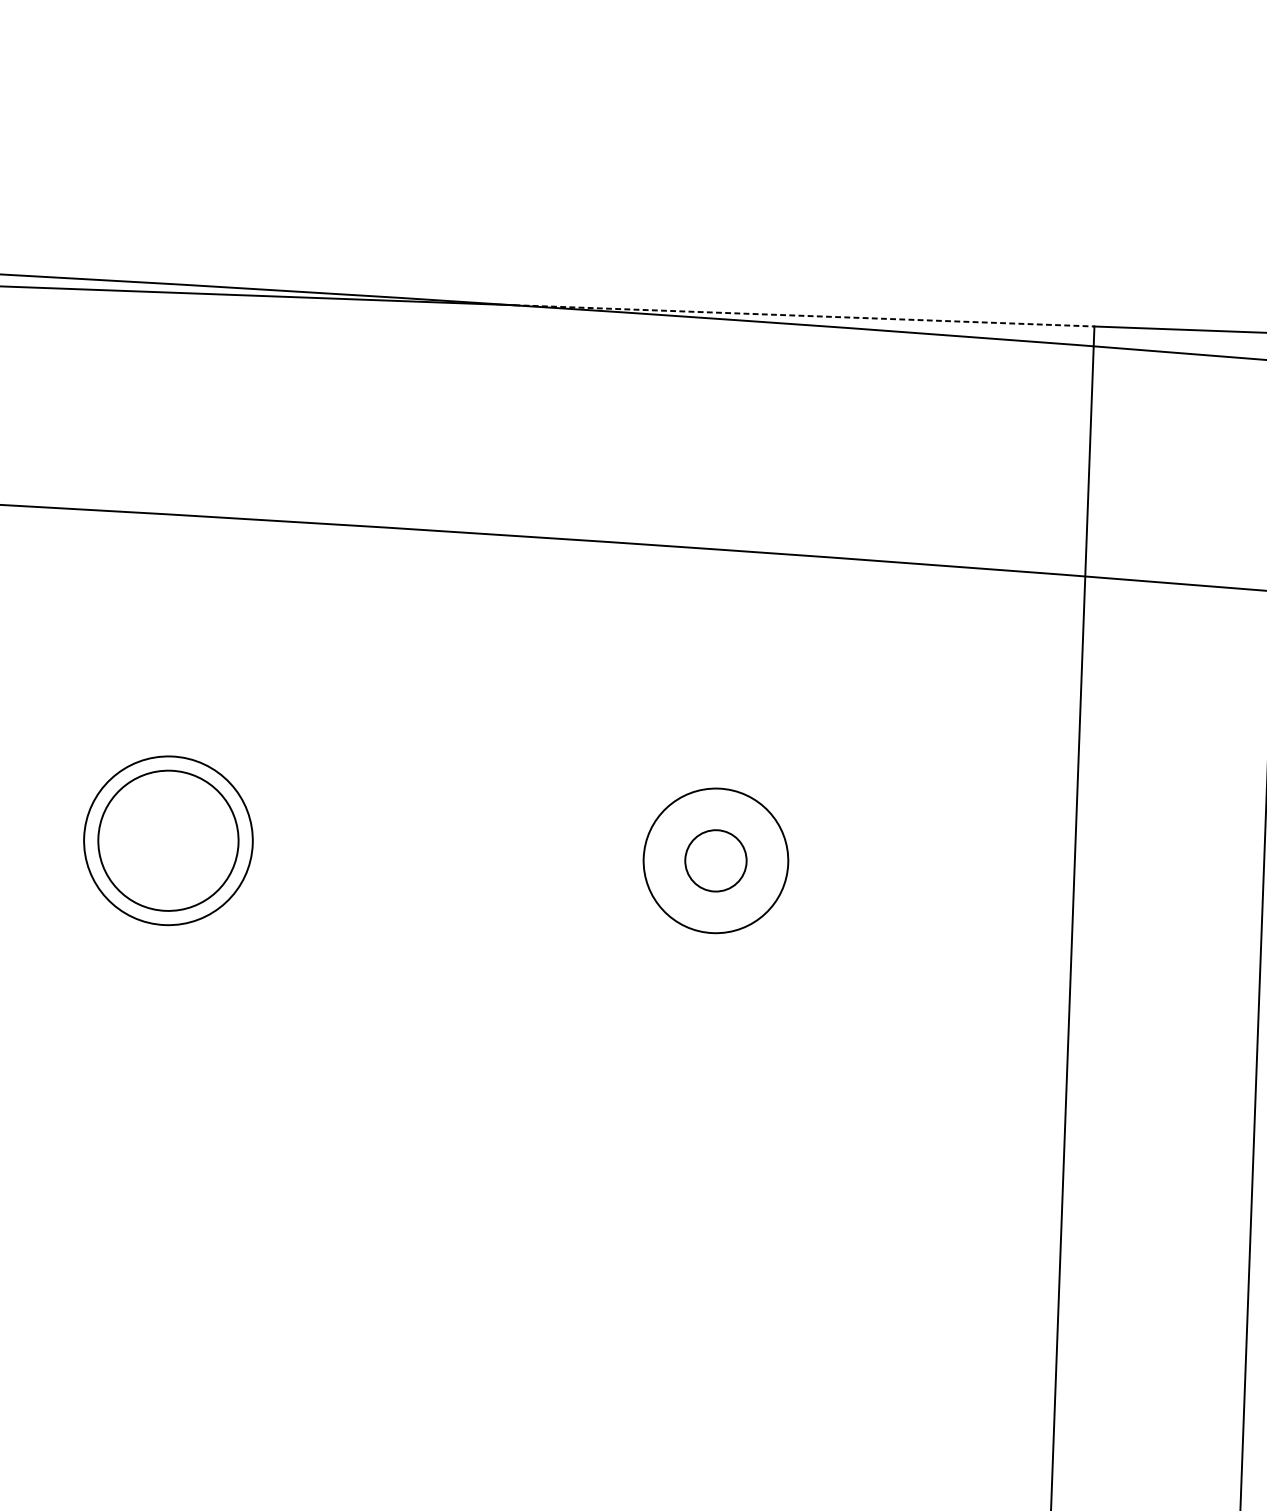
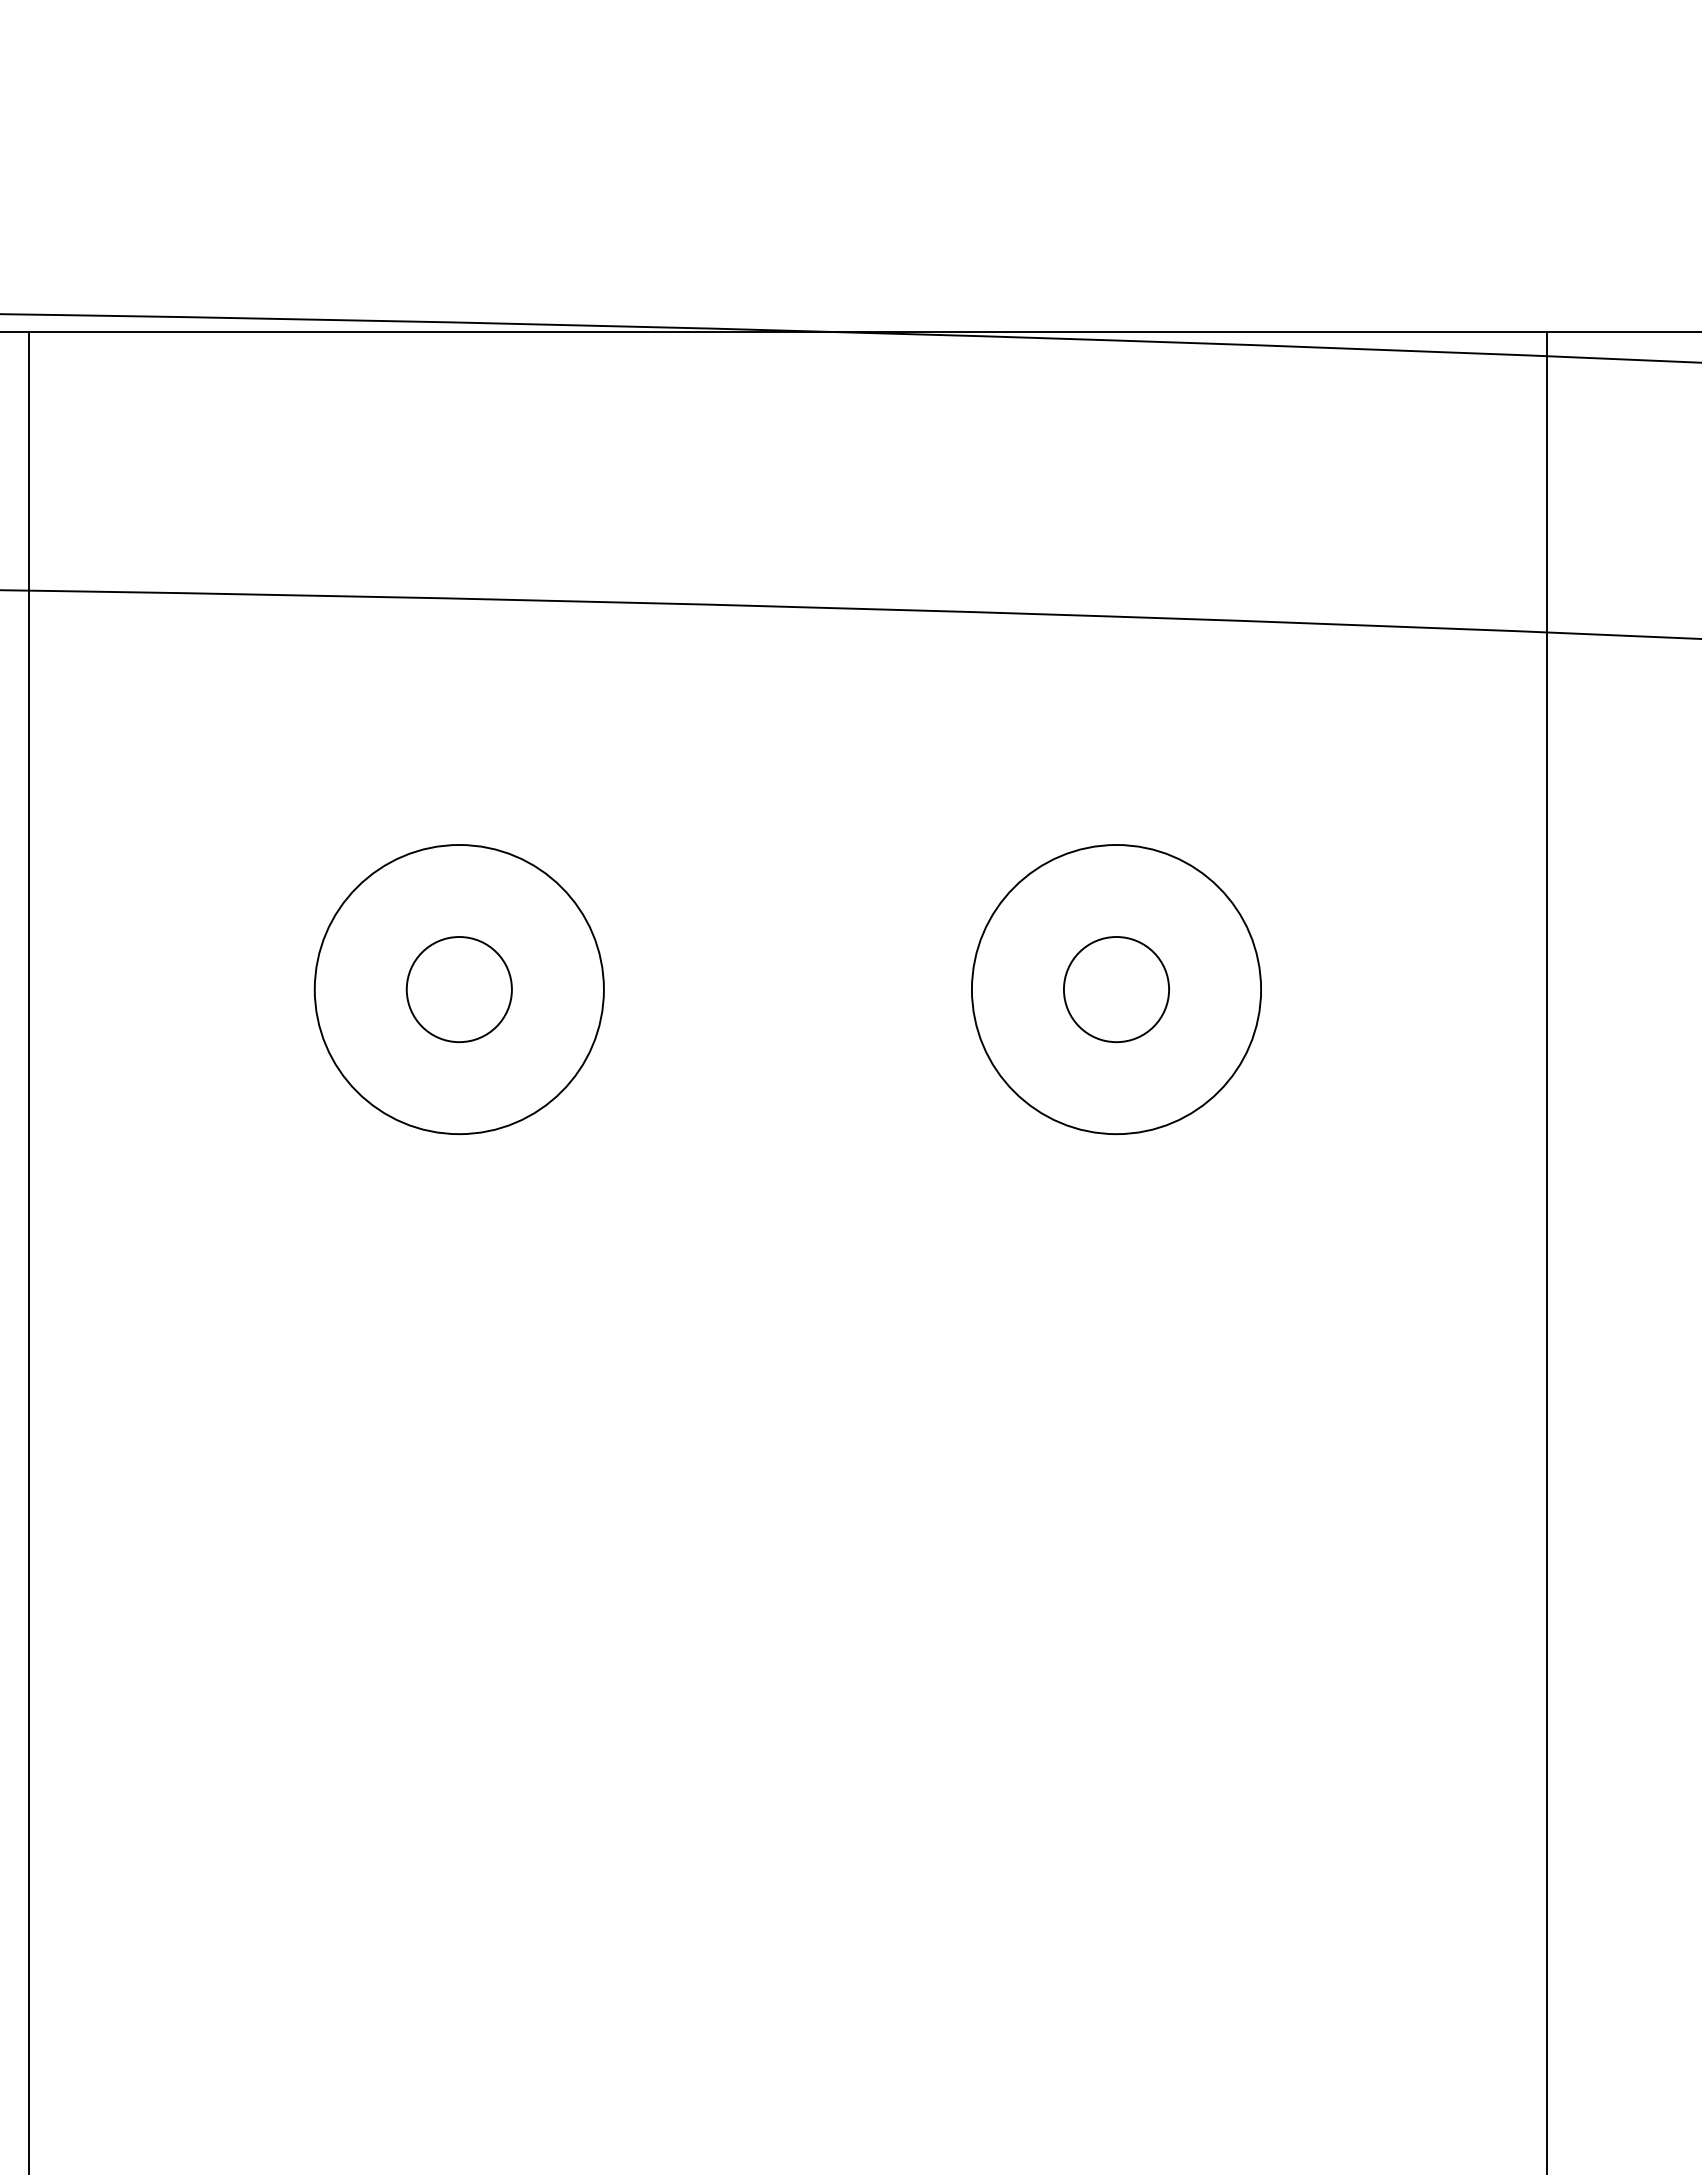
line: (805, 315) -> (1199, 332), dashed -> solid
circle: (167, 840) -> (458, 989), size x0.62
circle: (167, 840) -> (458, 989), size x1.43
circle: (715, 860) -> (1116, 989), size x1.43
circle: (715, 860) -> (1116, 989), size x1.67

